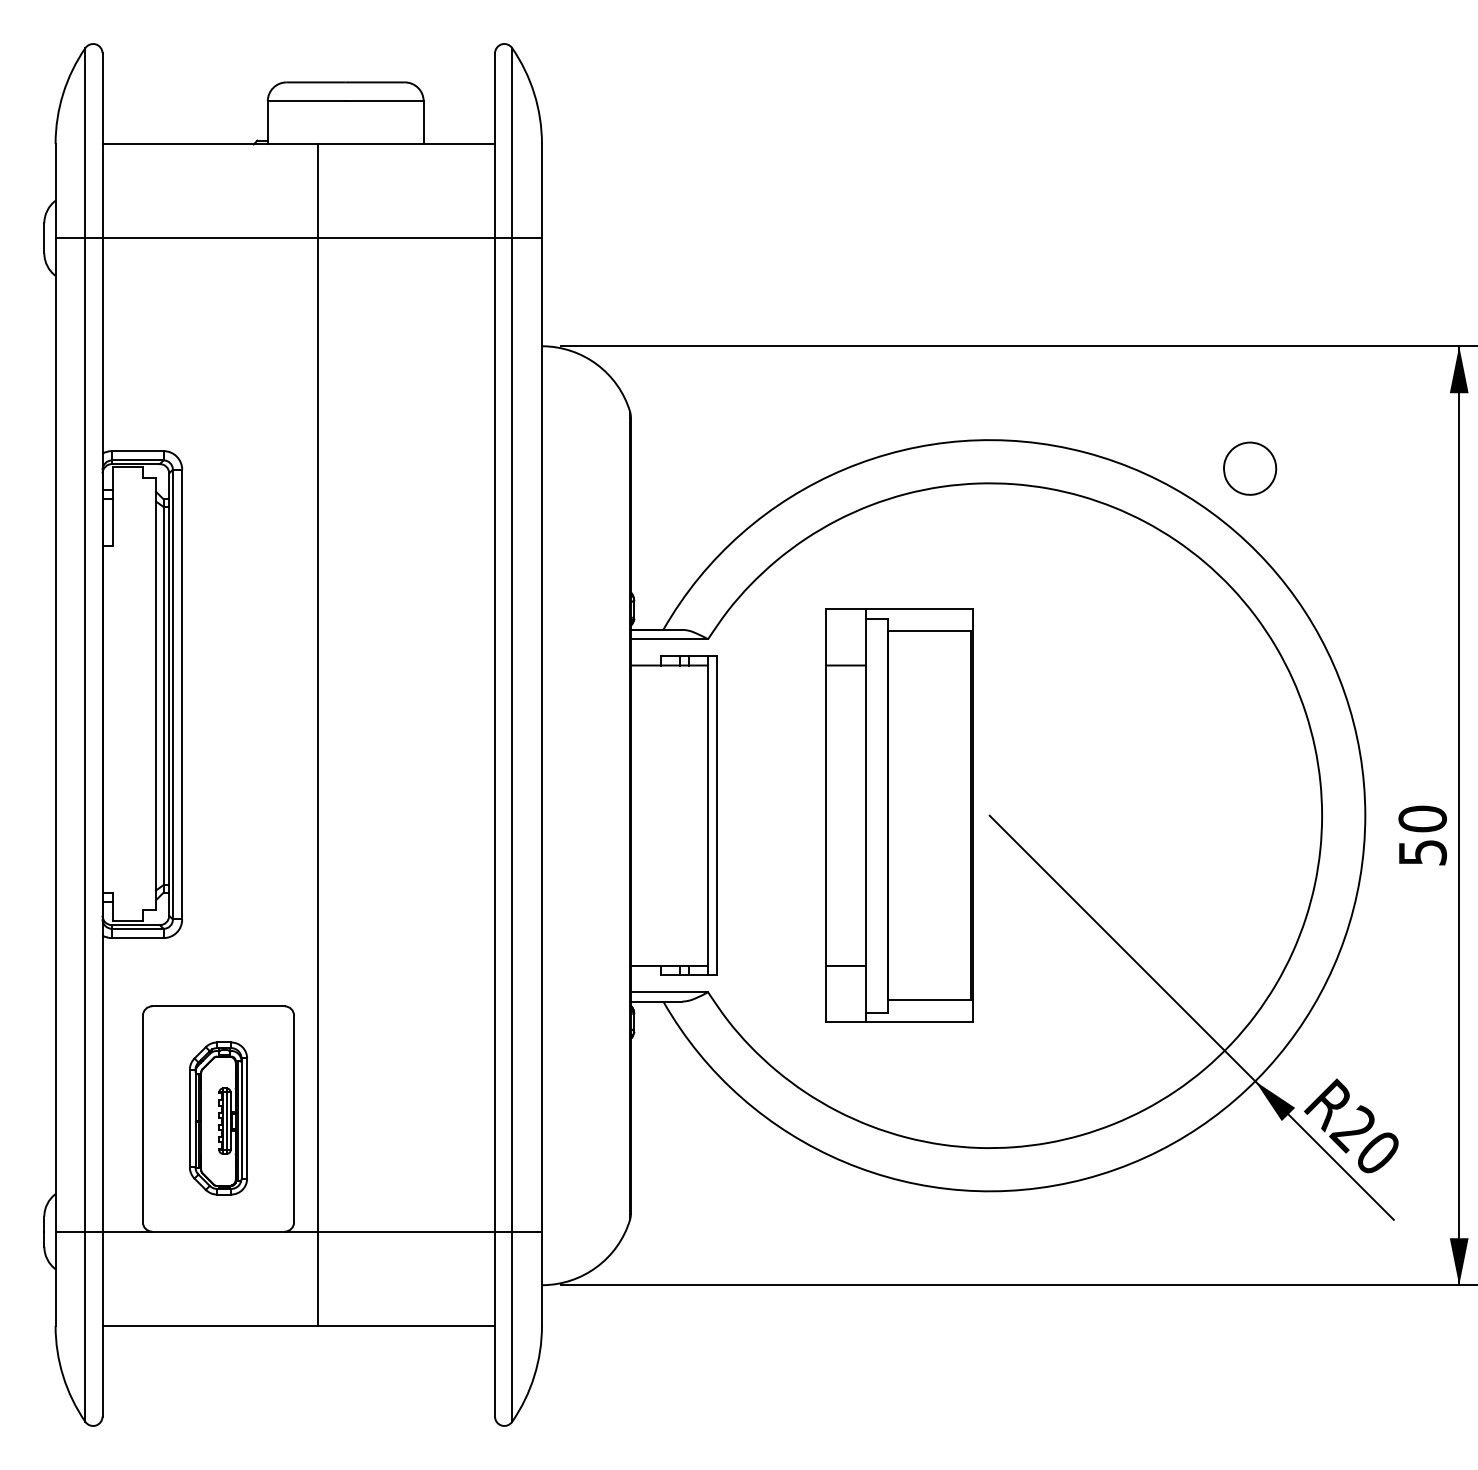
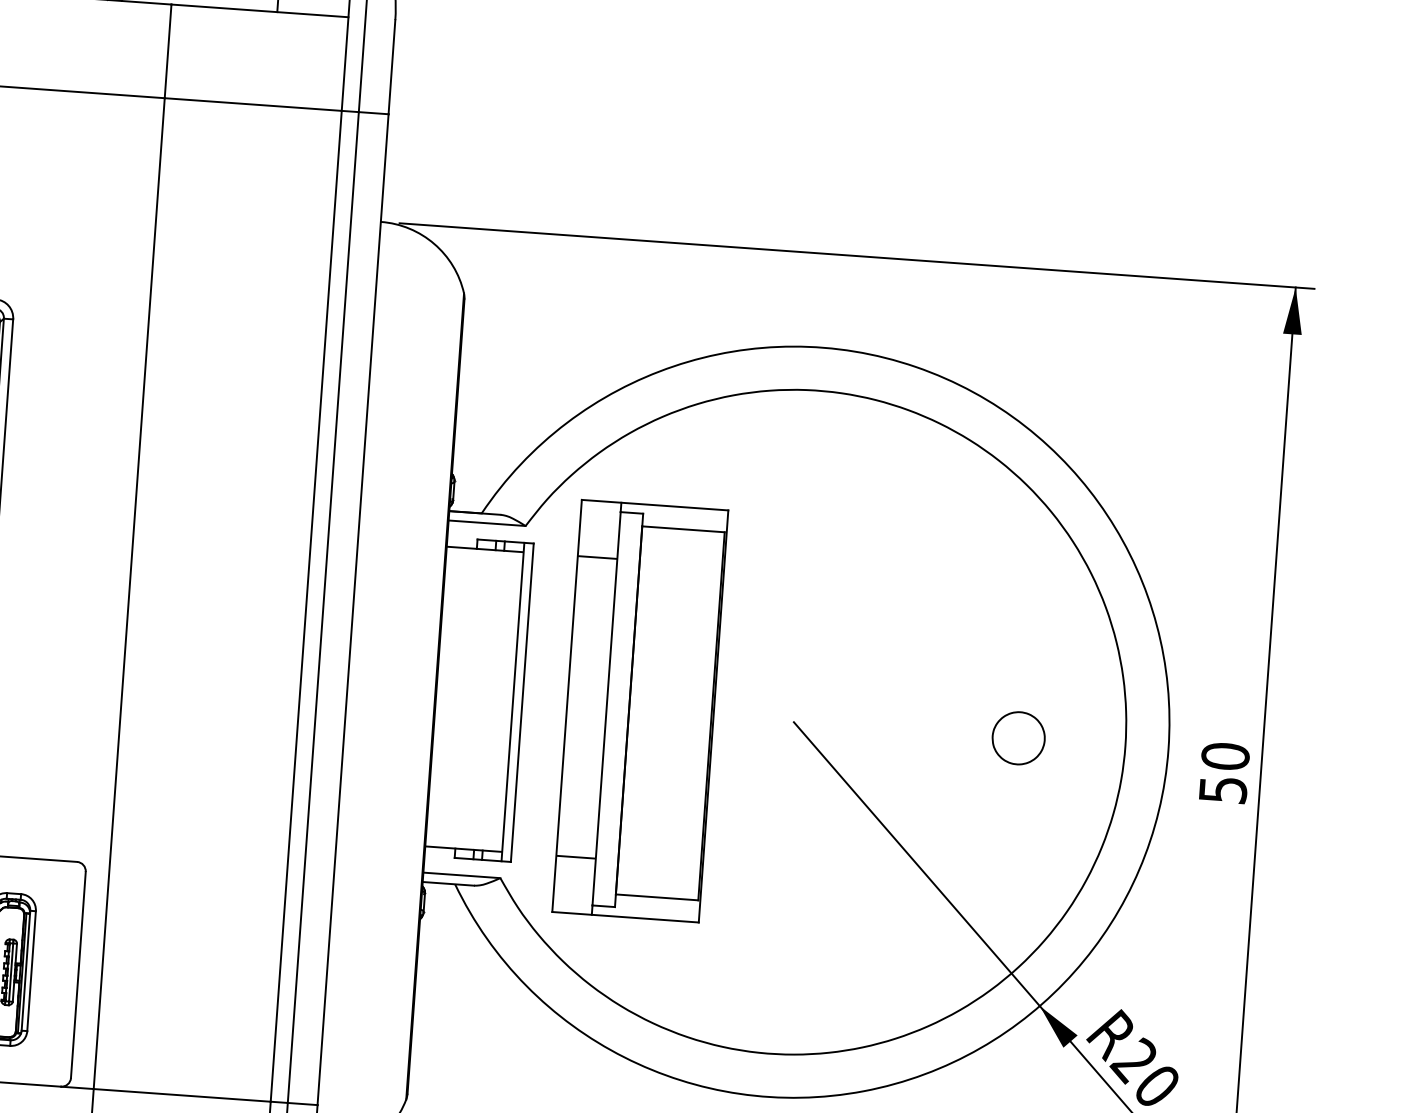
part: (1250, 468) -> (1019, 738), moved
part: (899, 815) -> (640, 710), moved

